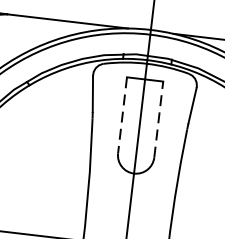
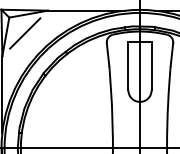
line: (122, 116) -> (128, 66), dashed -> solid
line: (158, 118) -> (151, 65), dashed -> solid

